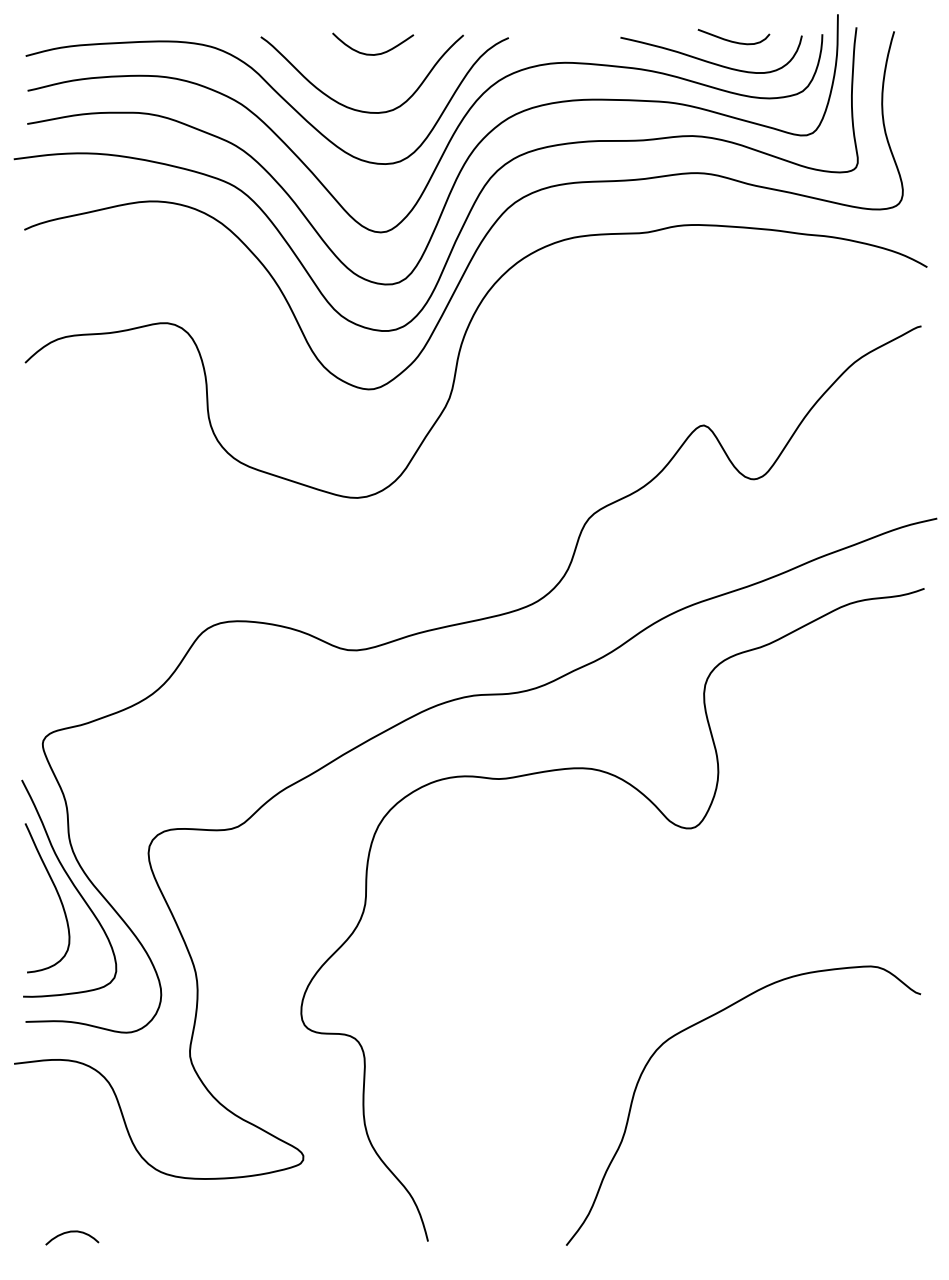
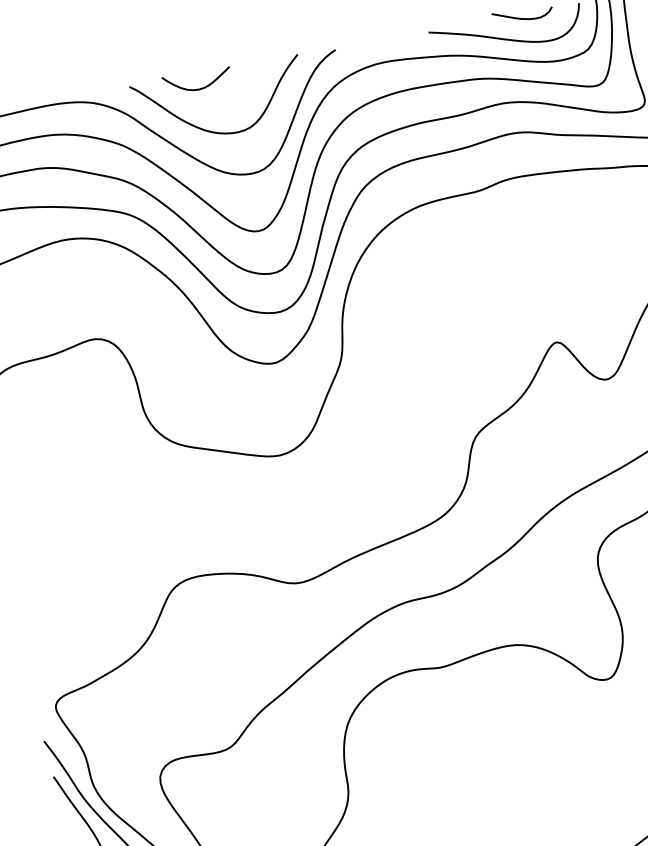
curve: (375, 53) -> (200, 88), moved

